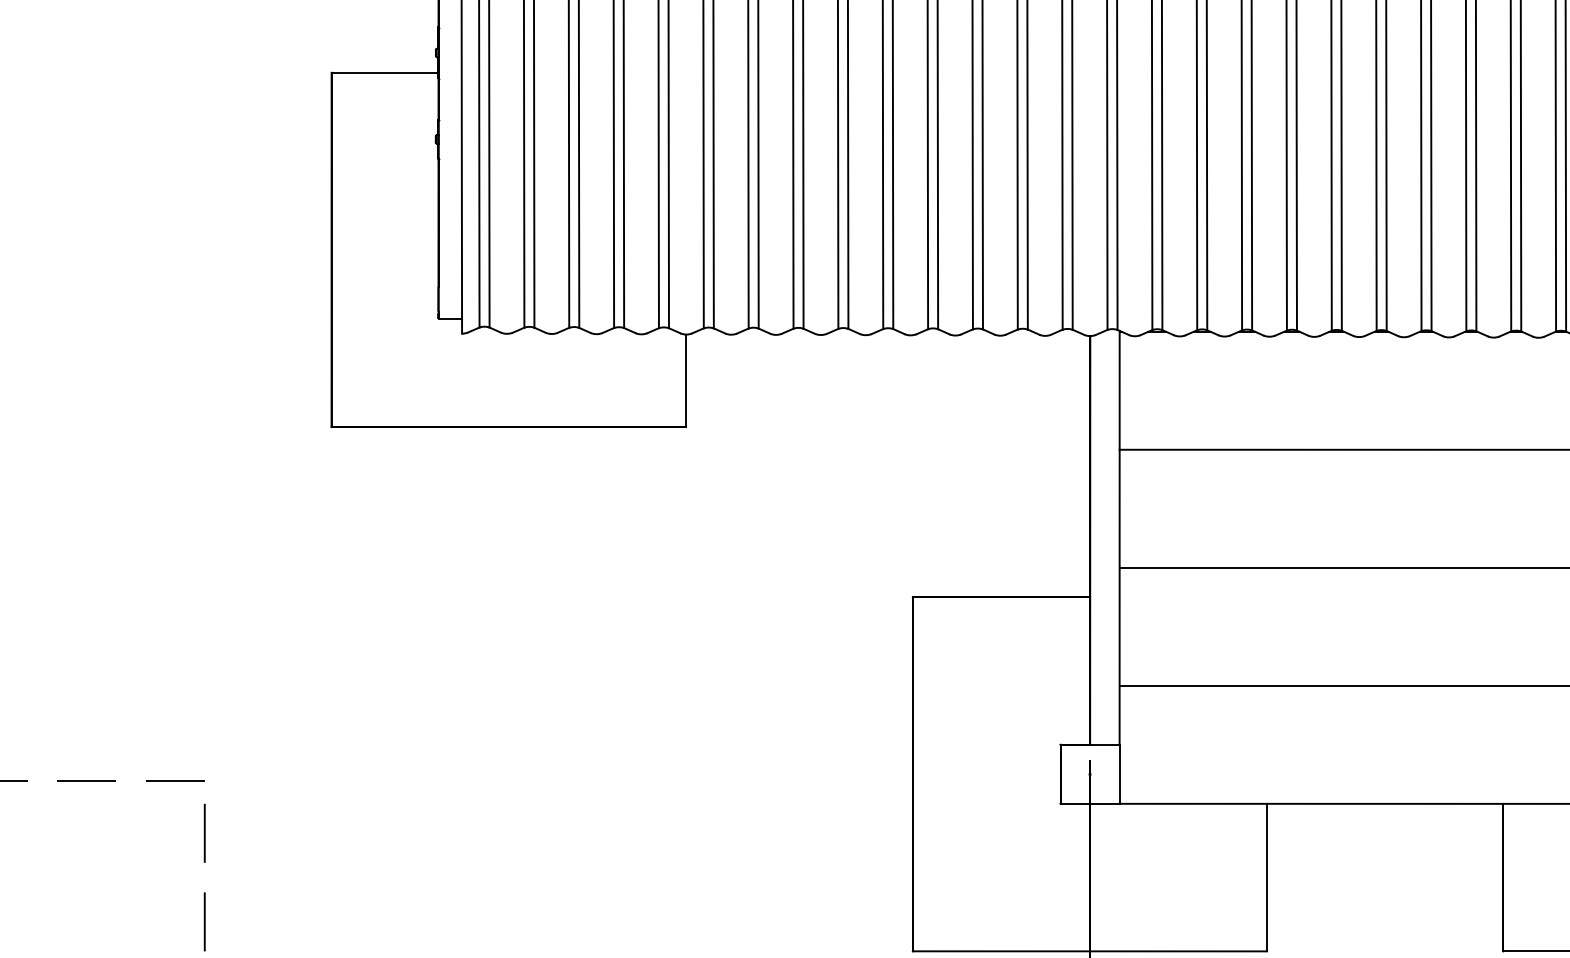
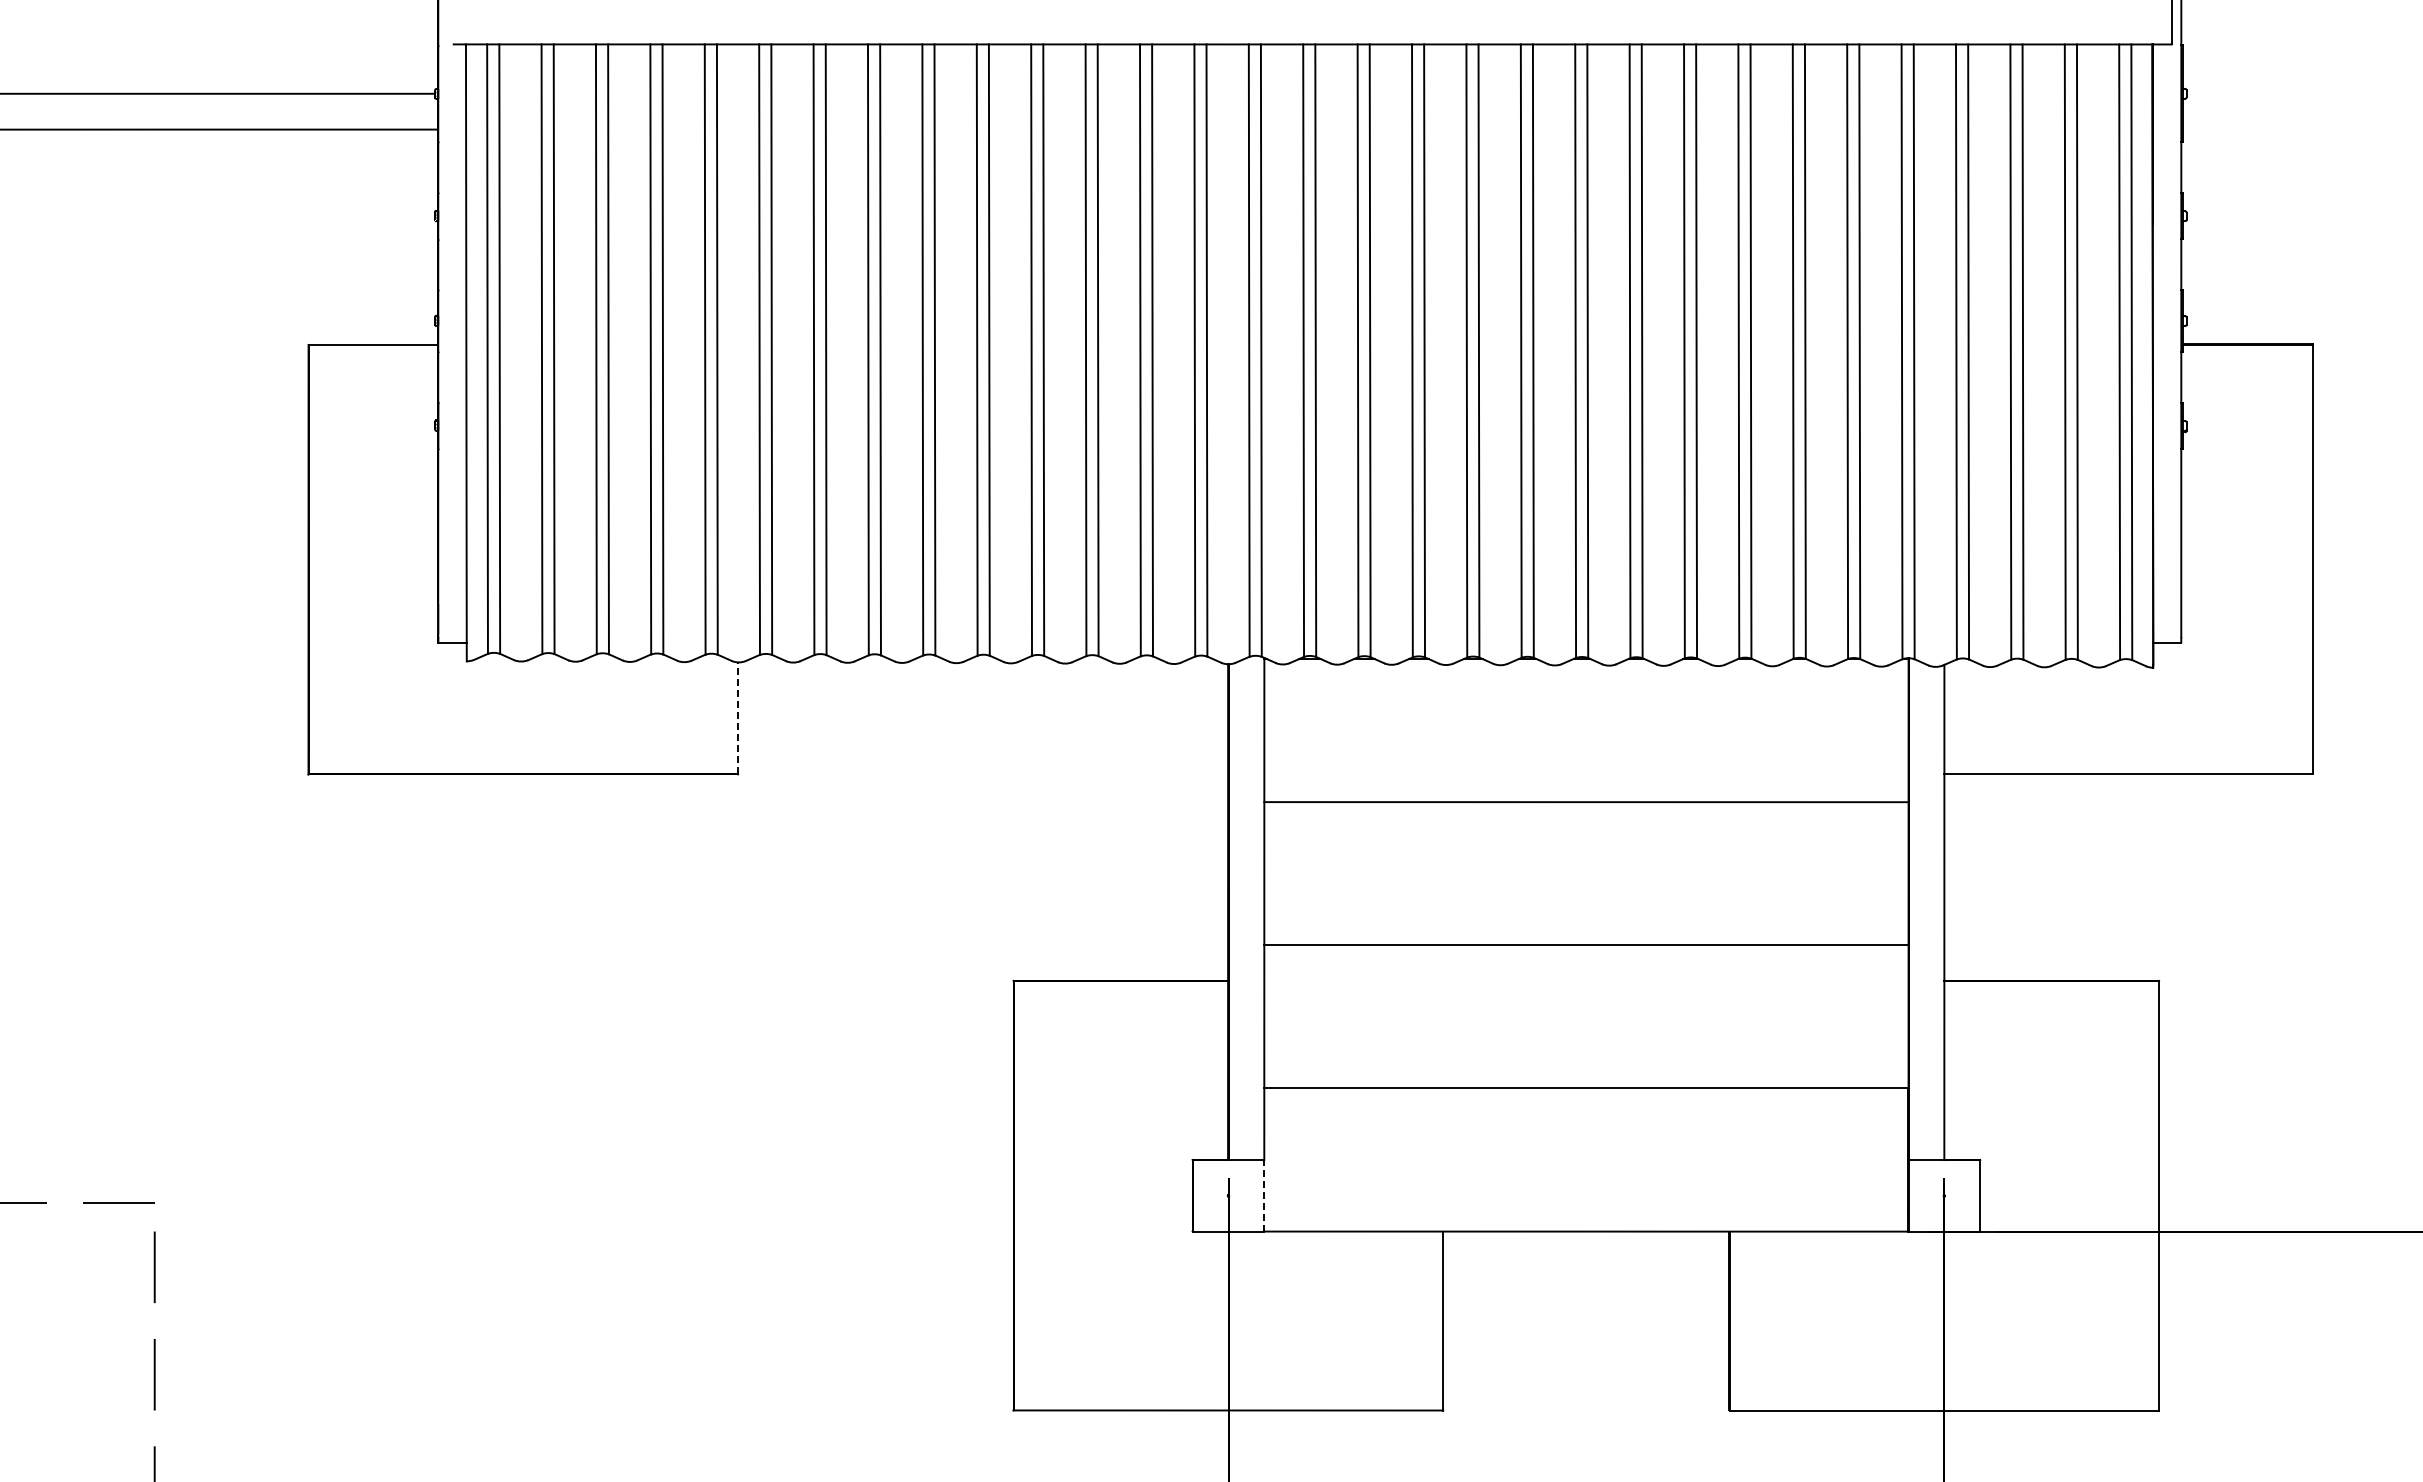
line: (686, 380) -> (738, 718), solid -> dashed
line: (1119, 774) -> (1264, 1195), solid -> dashed

